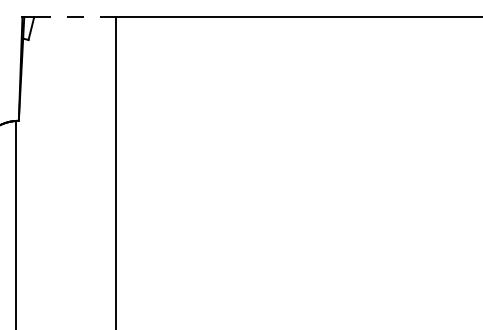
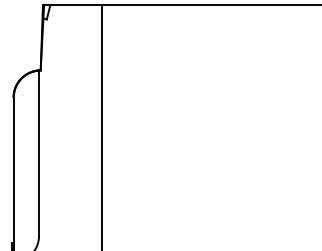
line: (75, 18) -> (76, 5), dashed -> solid

